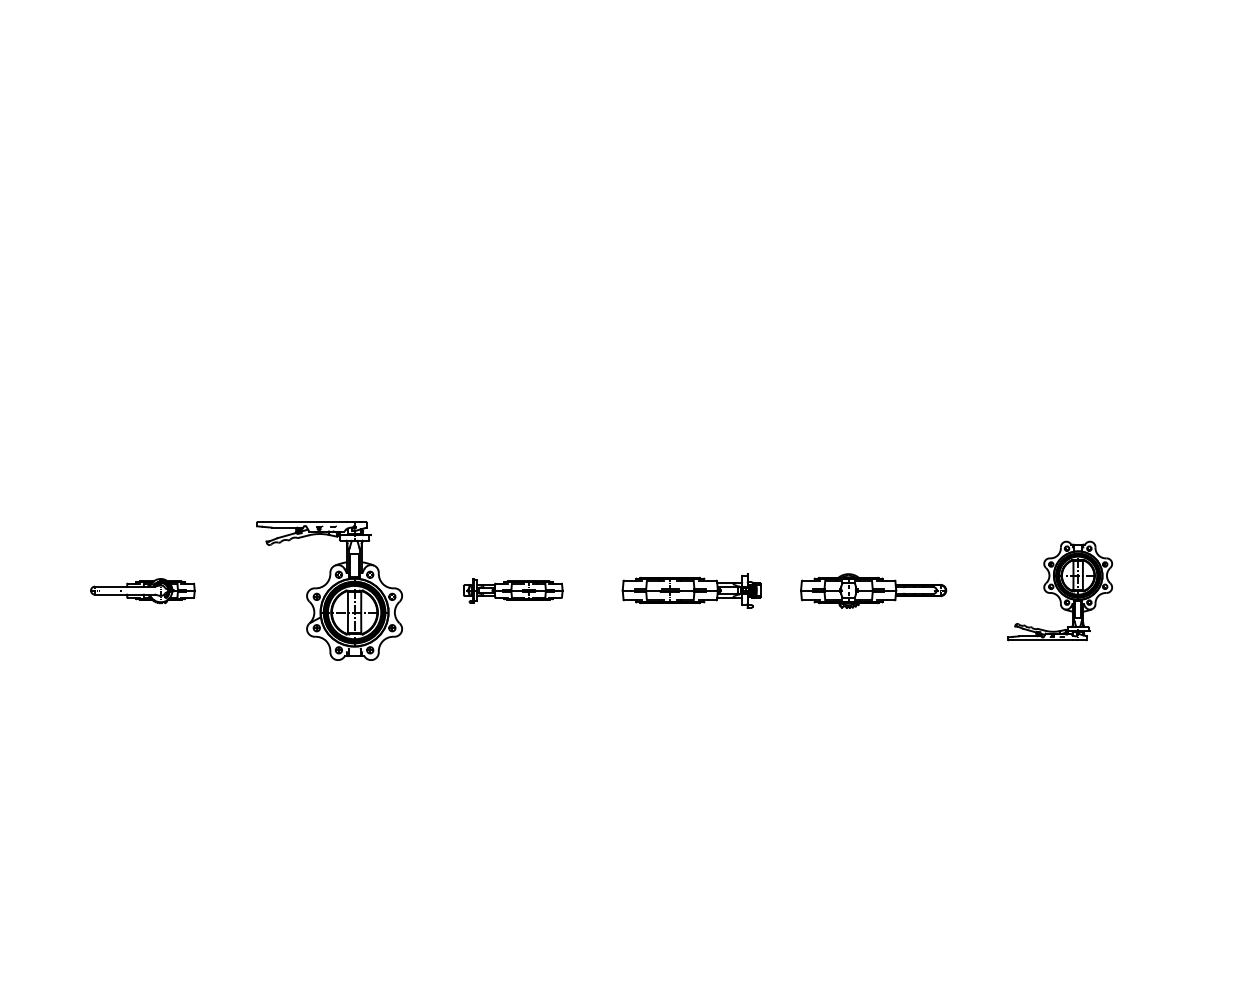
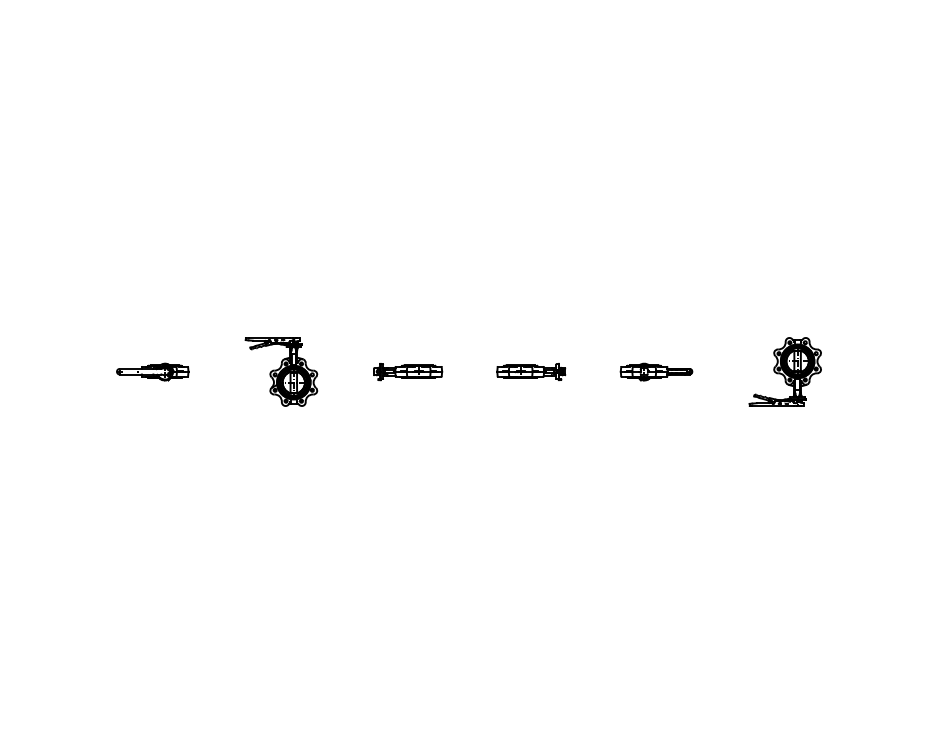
part: (329, 590) -> (281, 371), size x0.71
part: (692, 590) -> (531, 371), size x0.71
part: (873, 590) -> (656, 371), size x0.71

